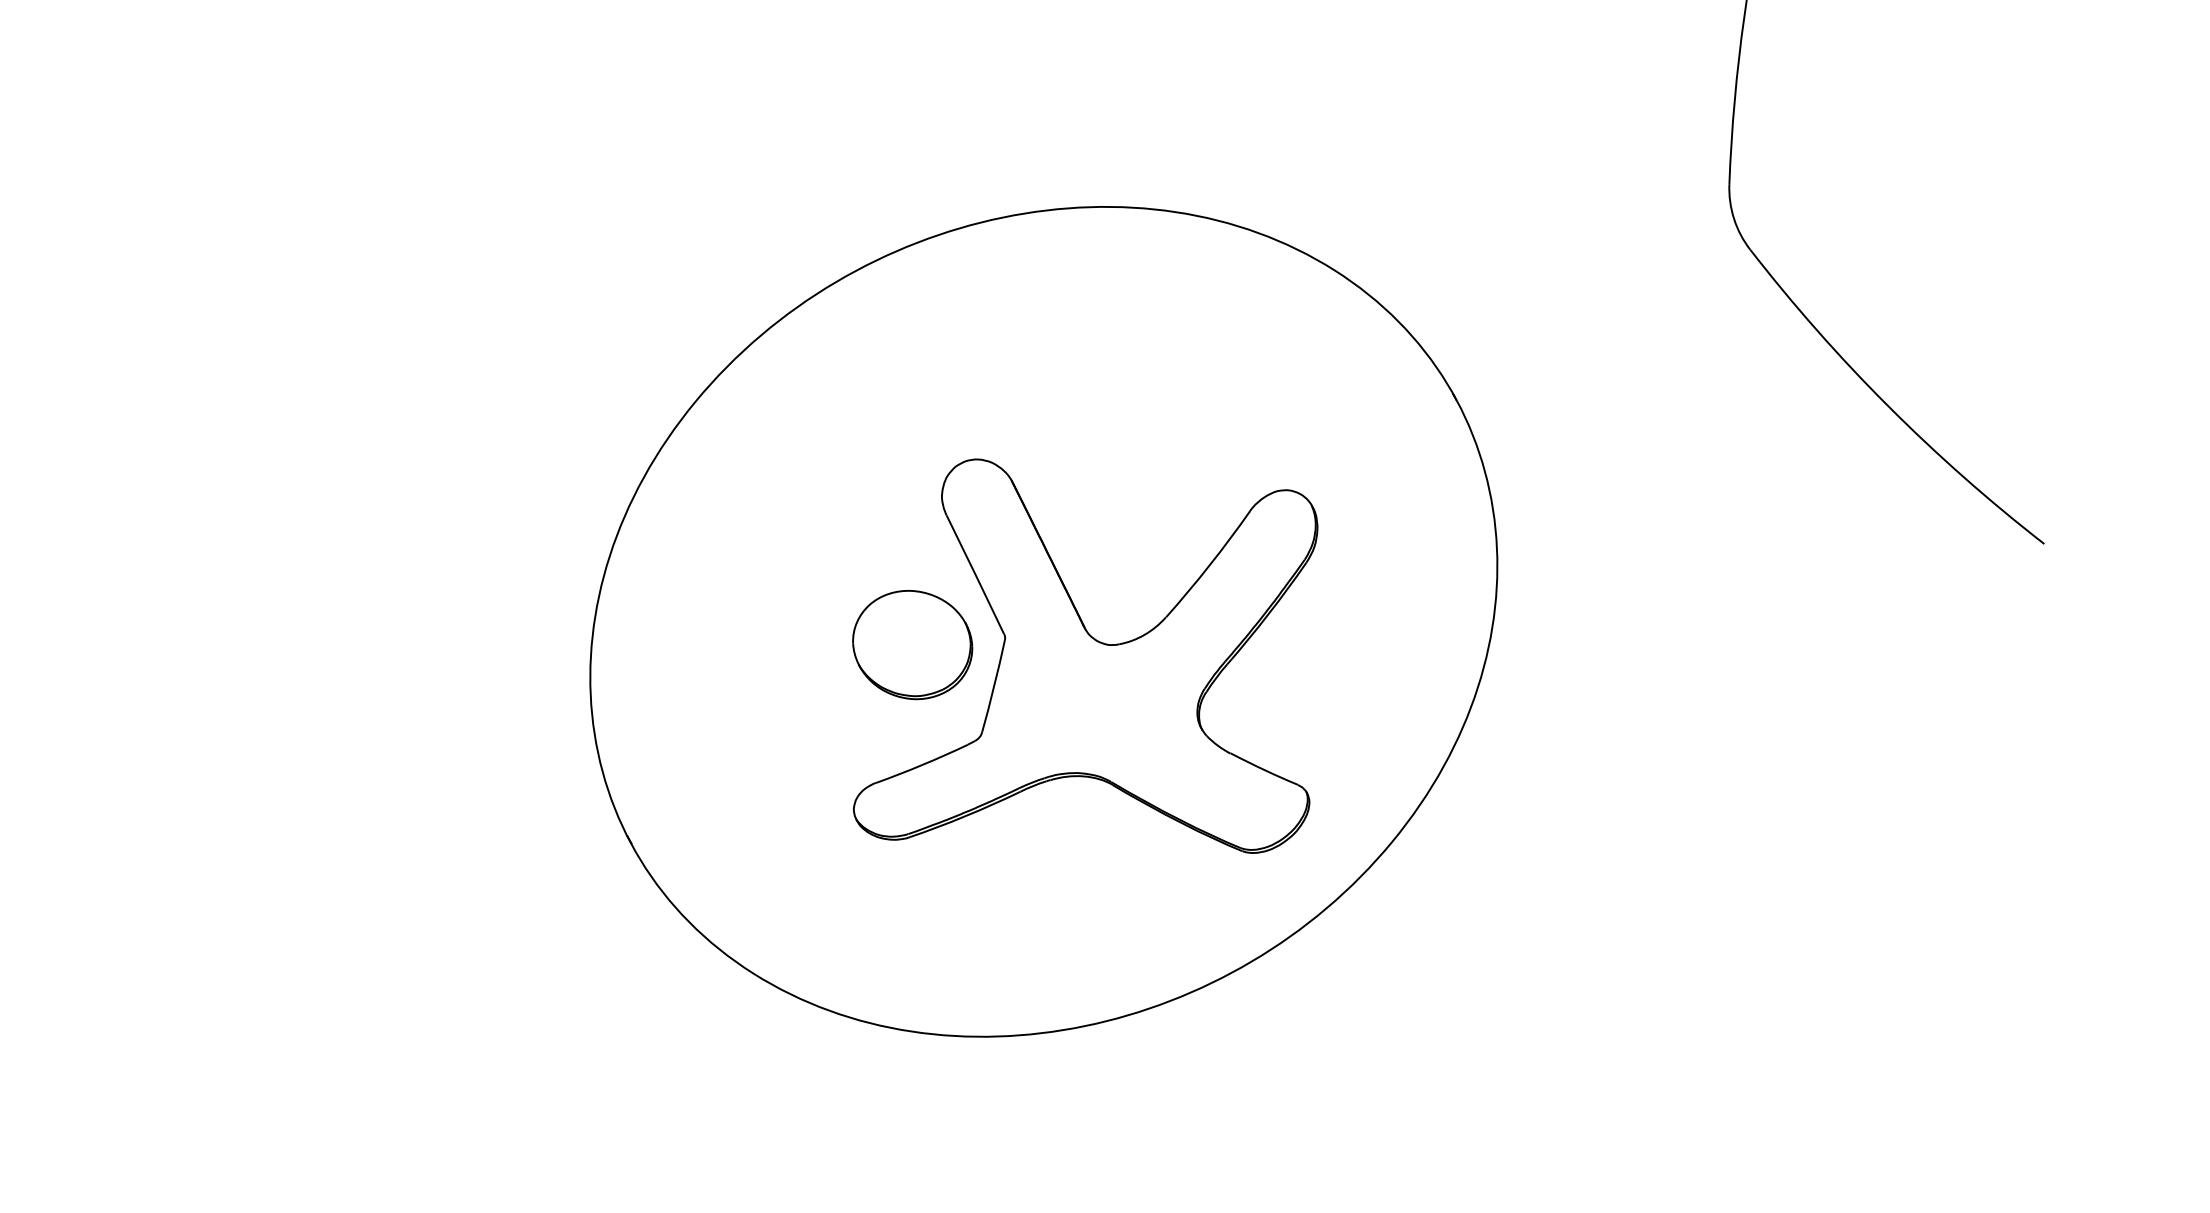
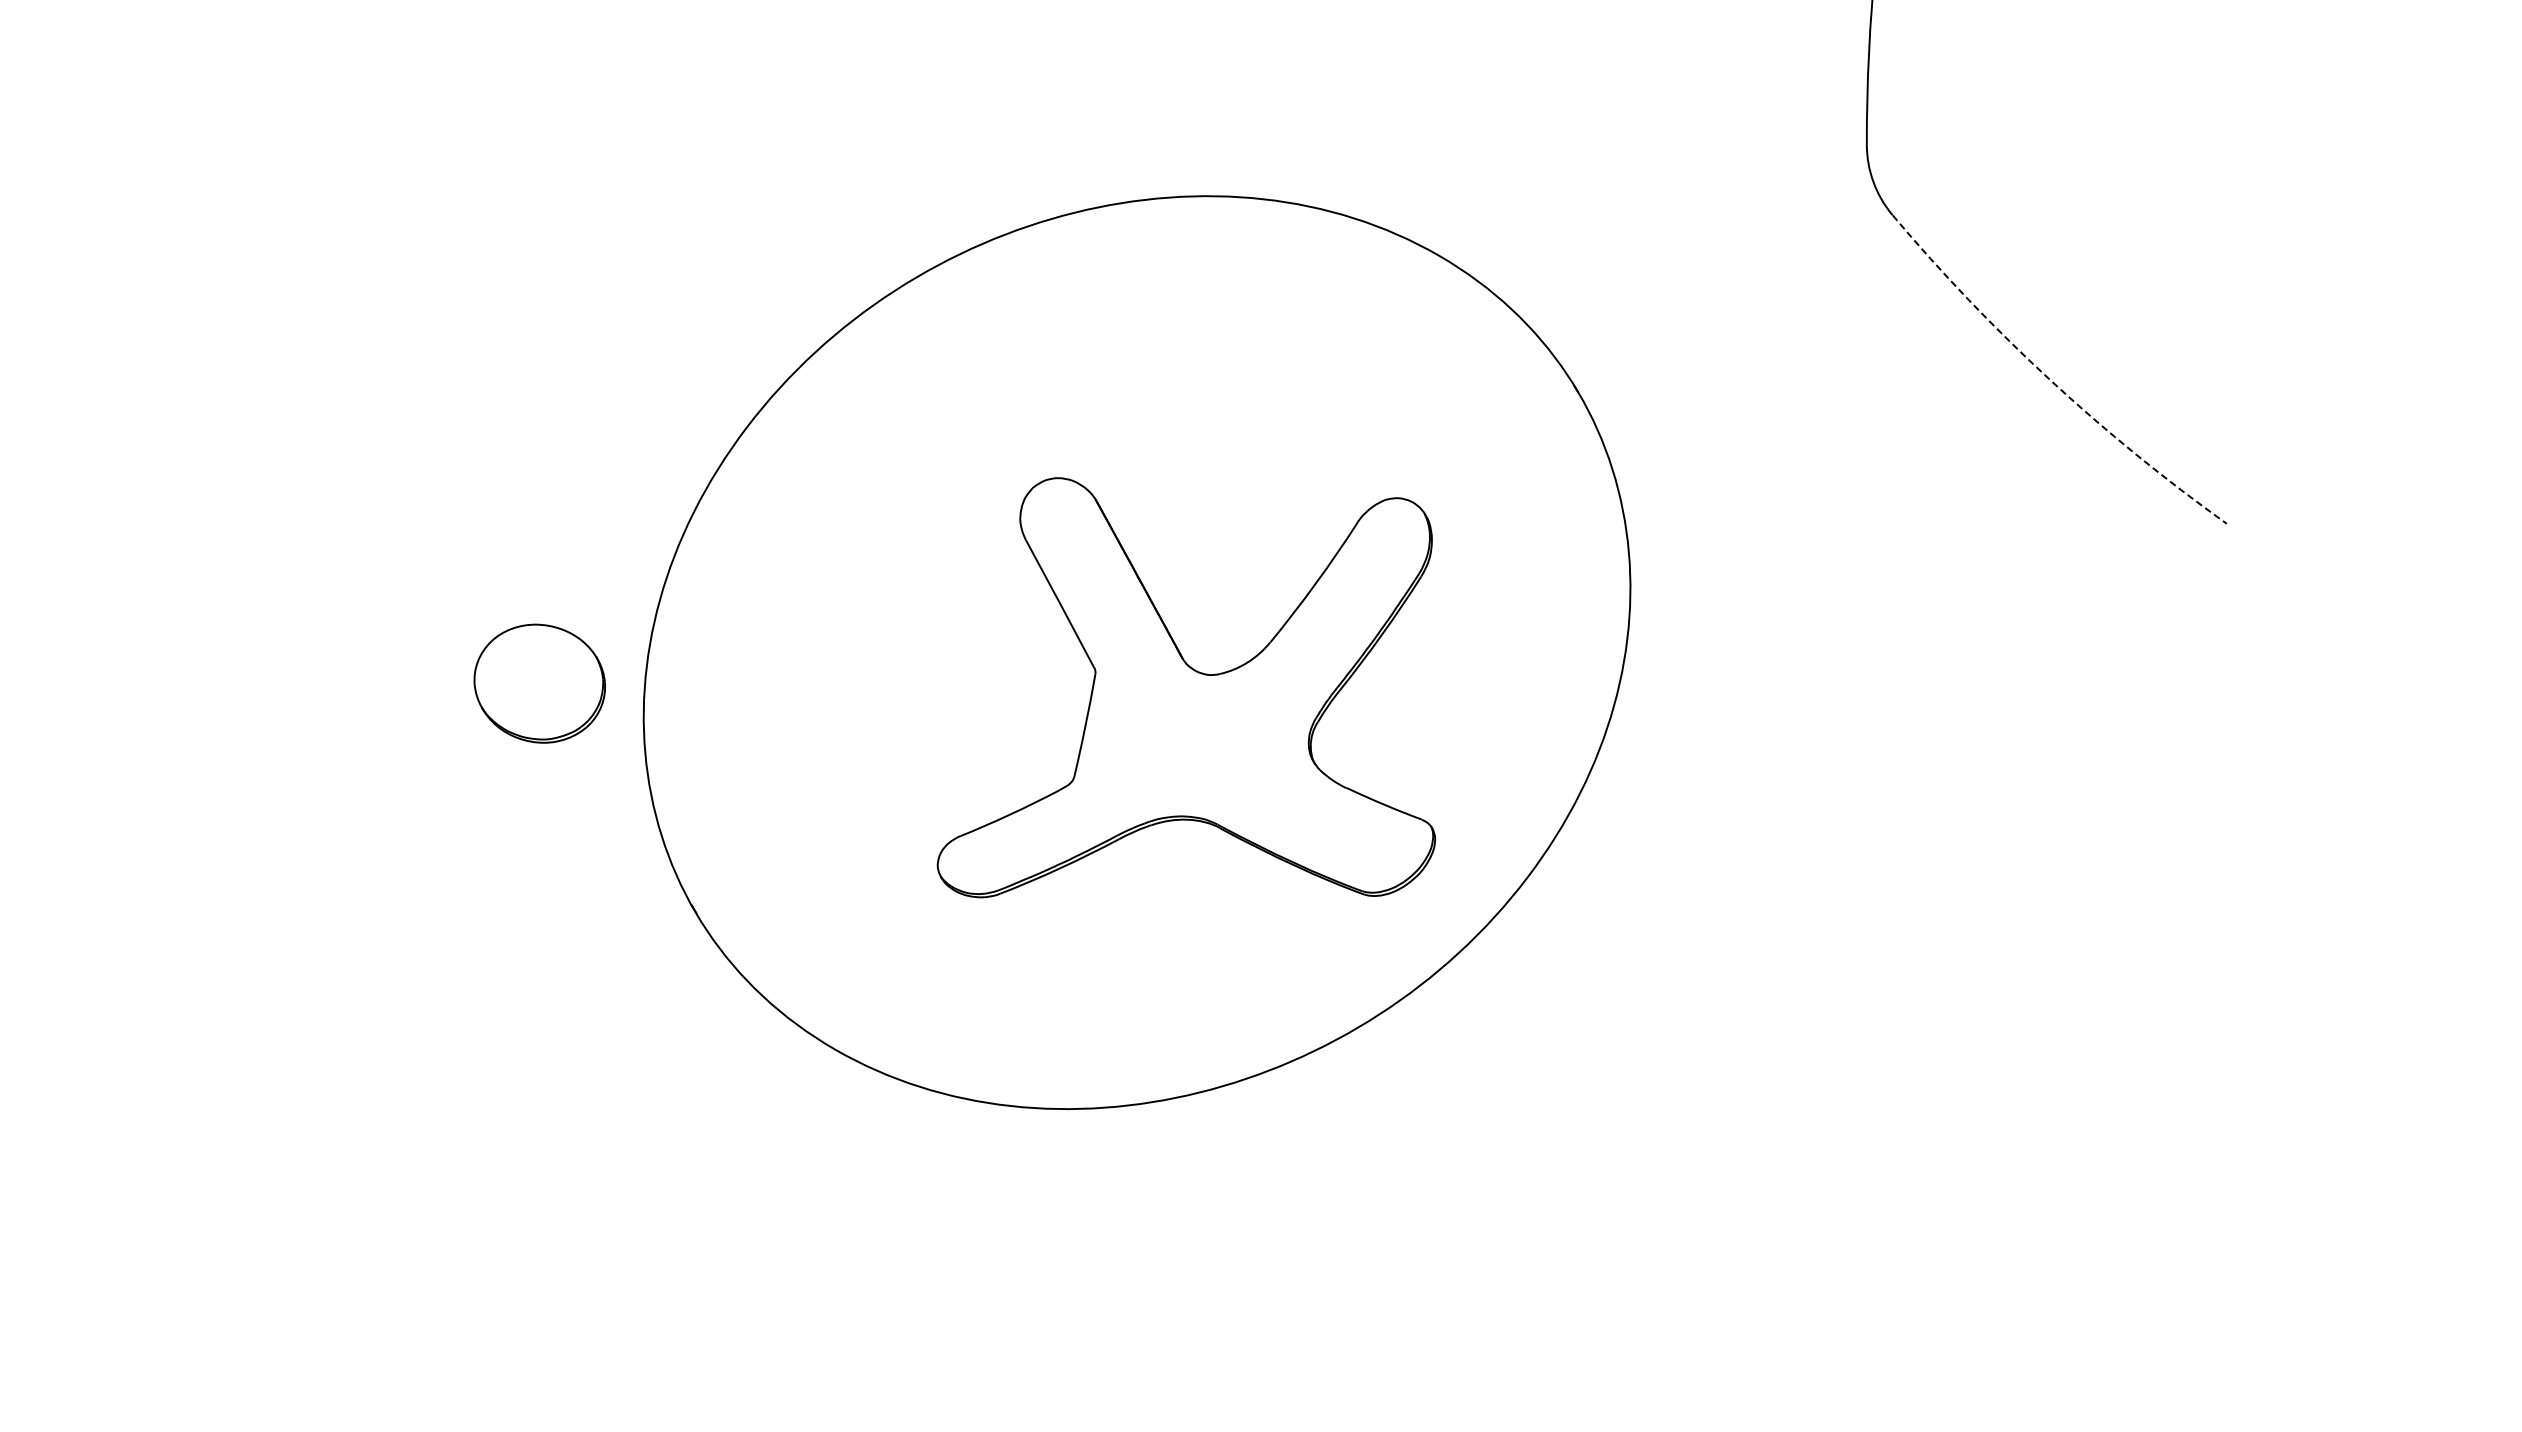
arc: (1888, 406) -> (2050, 380), solid -> dashed
part: (912, 644) -> (539, 683), moved

